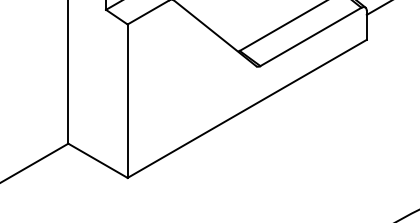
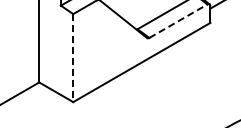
line: (311, 35) -> (178, 20), solid -> dashed
line: (128, 101) -> (73, 58), solid -> dashed

